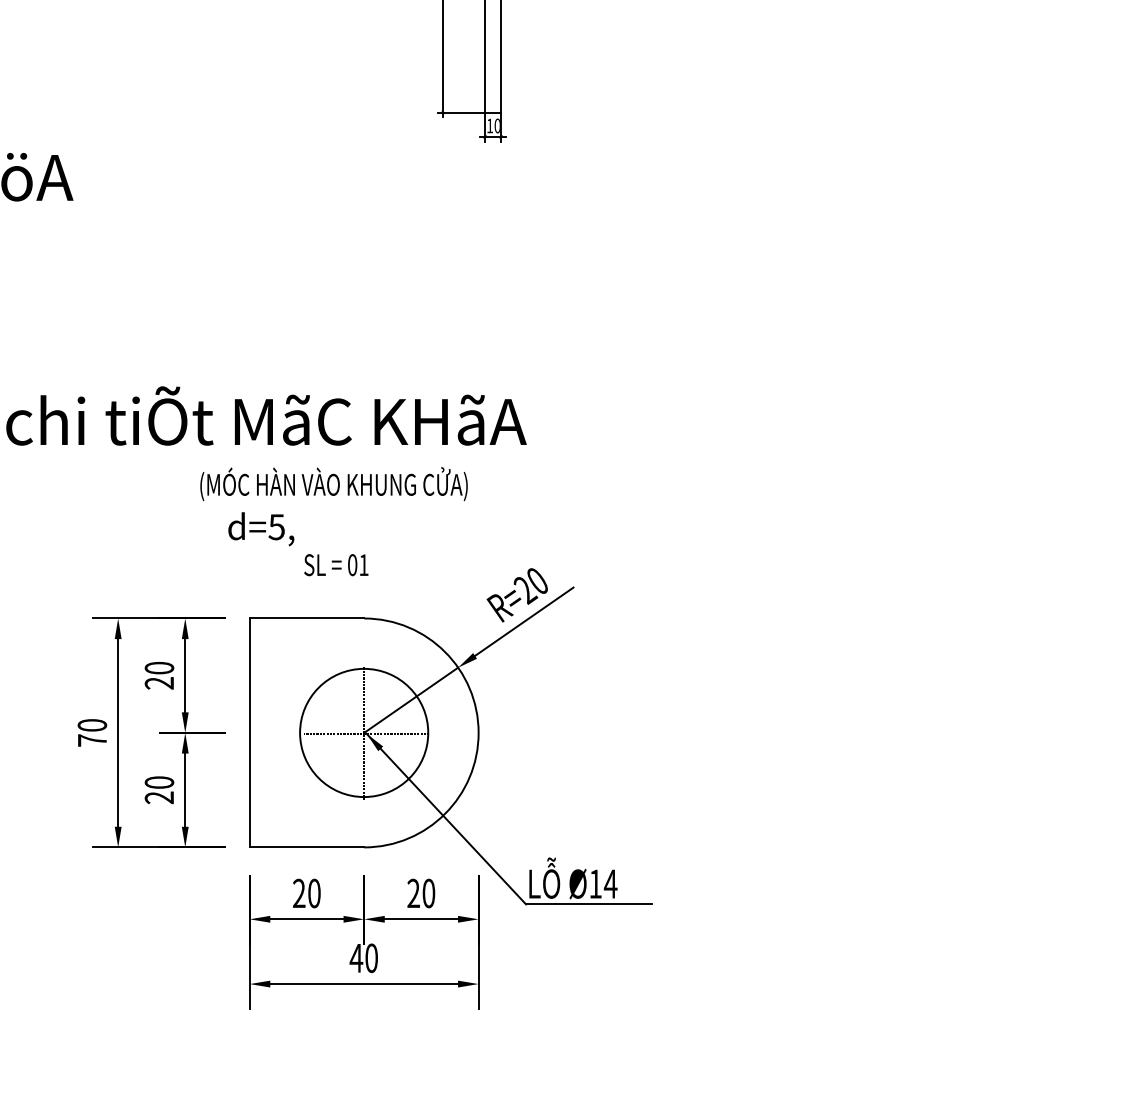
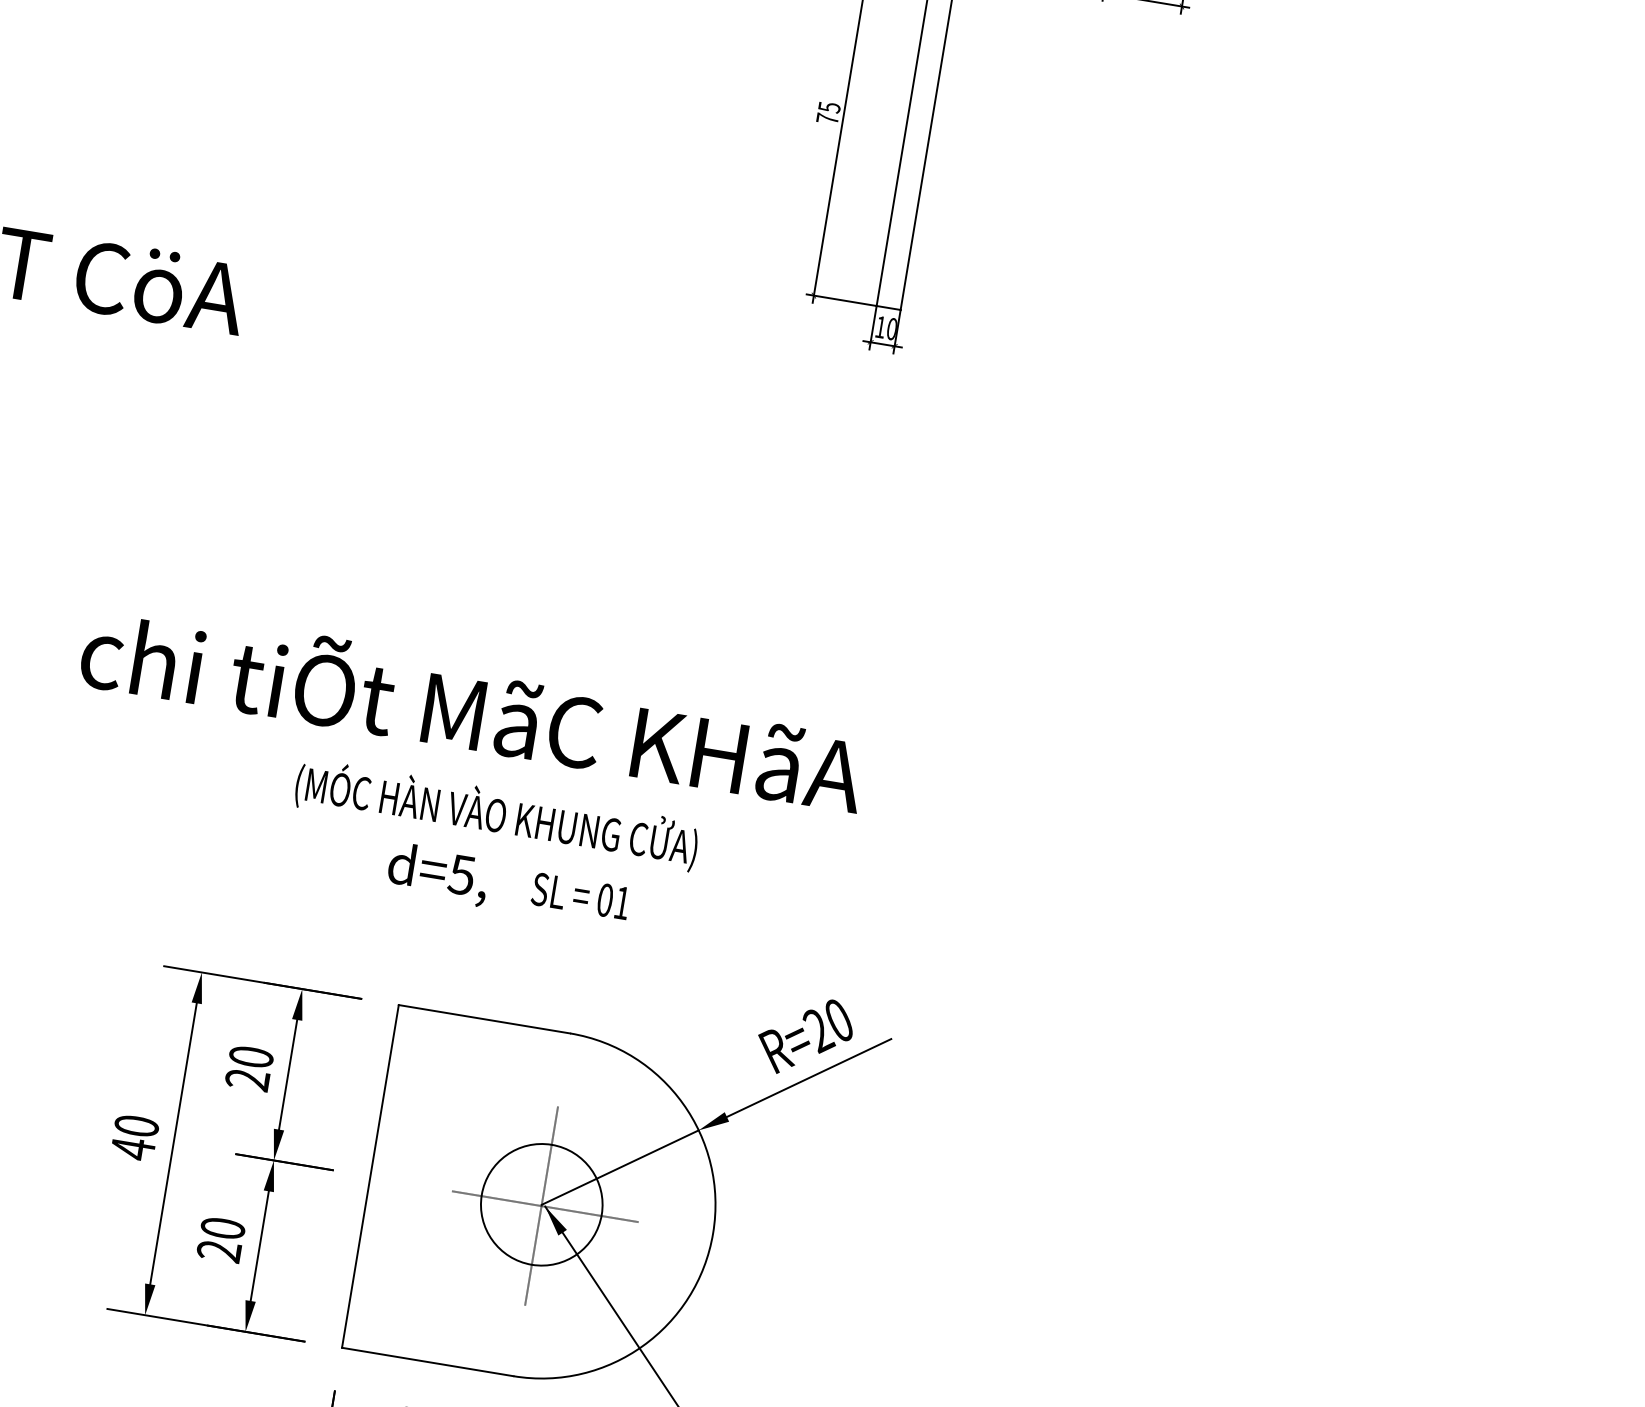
text: (333, 484) -> (496, 815), moved
text: (336, 565) -> (580, 896), moved
circle: (364, 732) -> (542, 1204), size x0.62
text: (92, 740) -> (133, 1148), 70 -> 40

